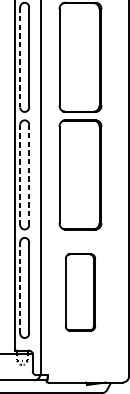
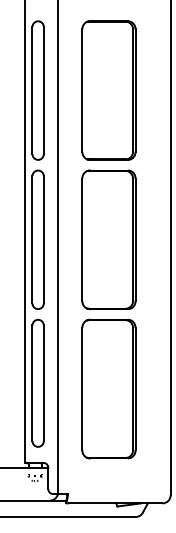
line: (20, 57) -> (32, 90), dashed -> solid
line: (20, 174) -> (32, 239), dashed -> solid
line: (28, 174) -> (43, 239), dashed -> solid
line: (20, 288) -> (32, 383), dashed -> solid
part: (80, 292) -> (108, 388), size x1.43

